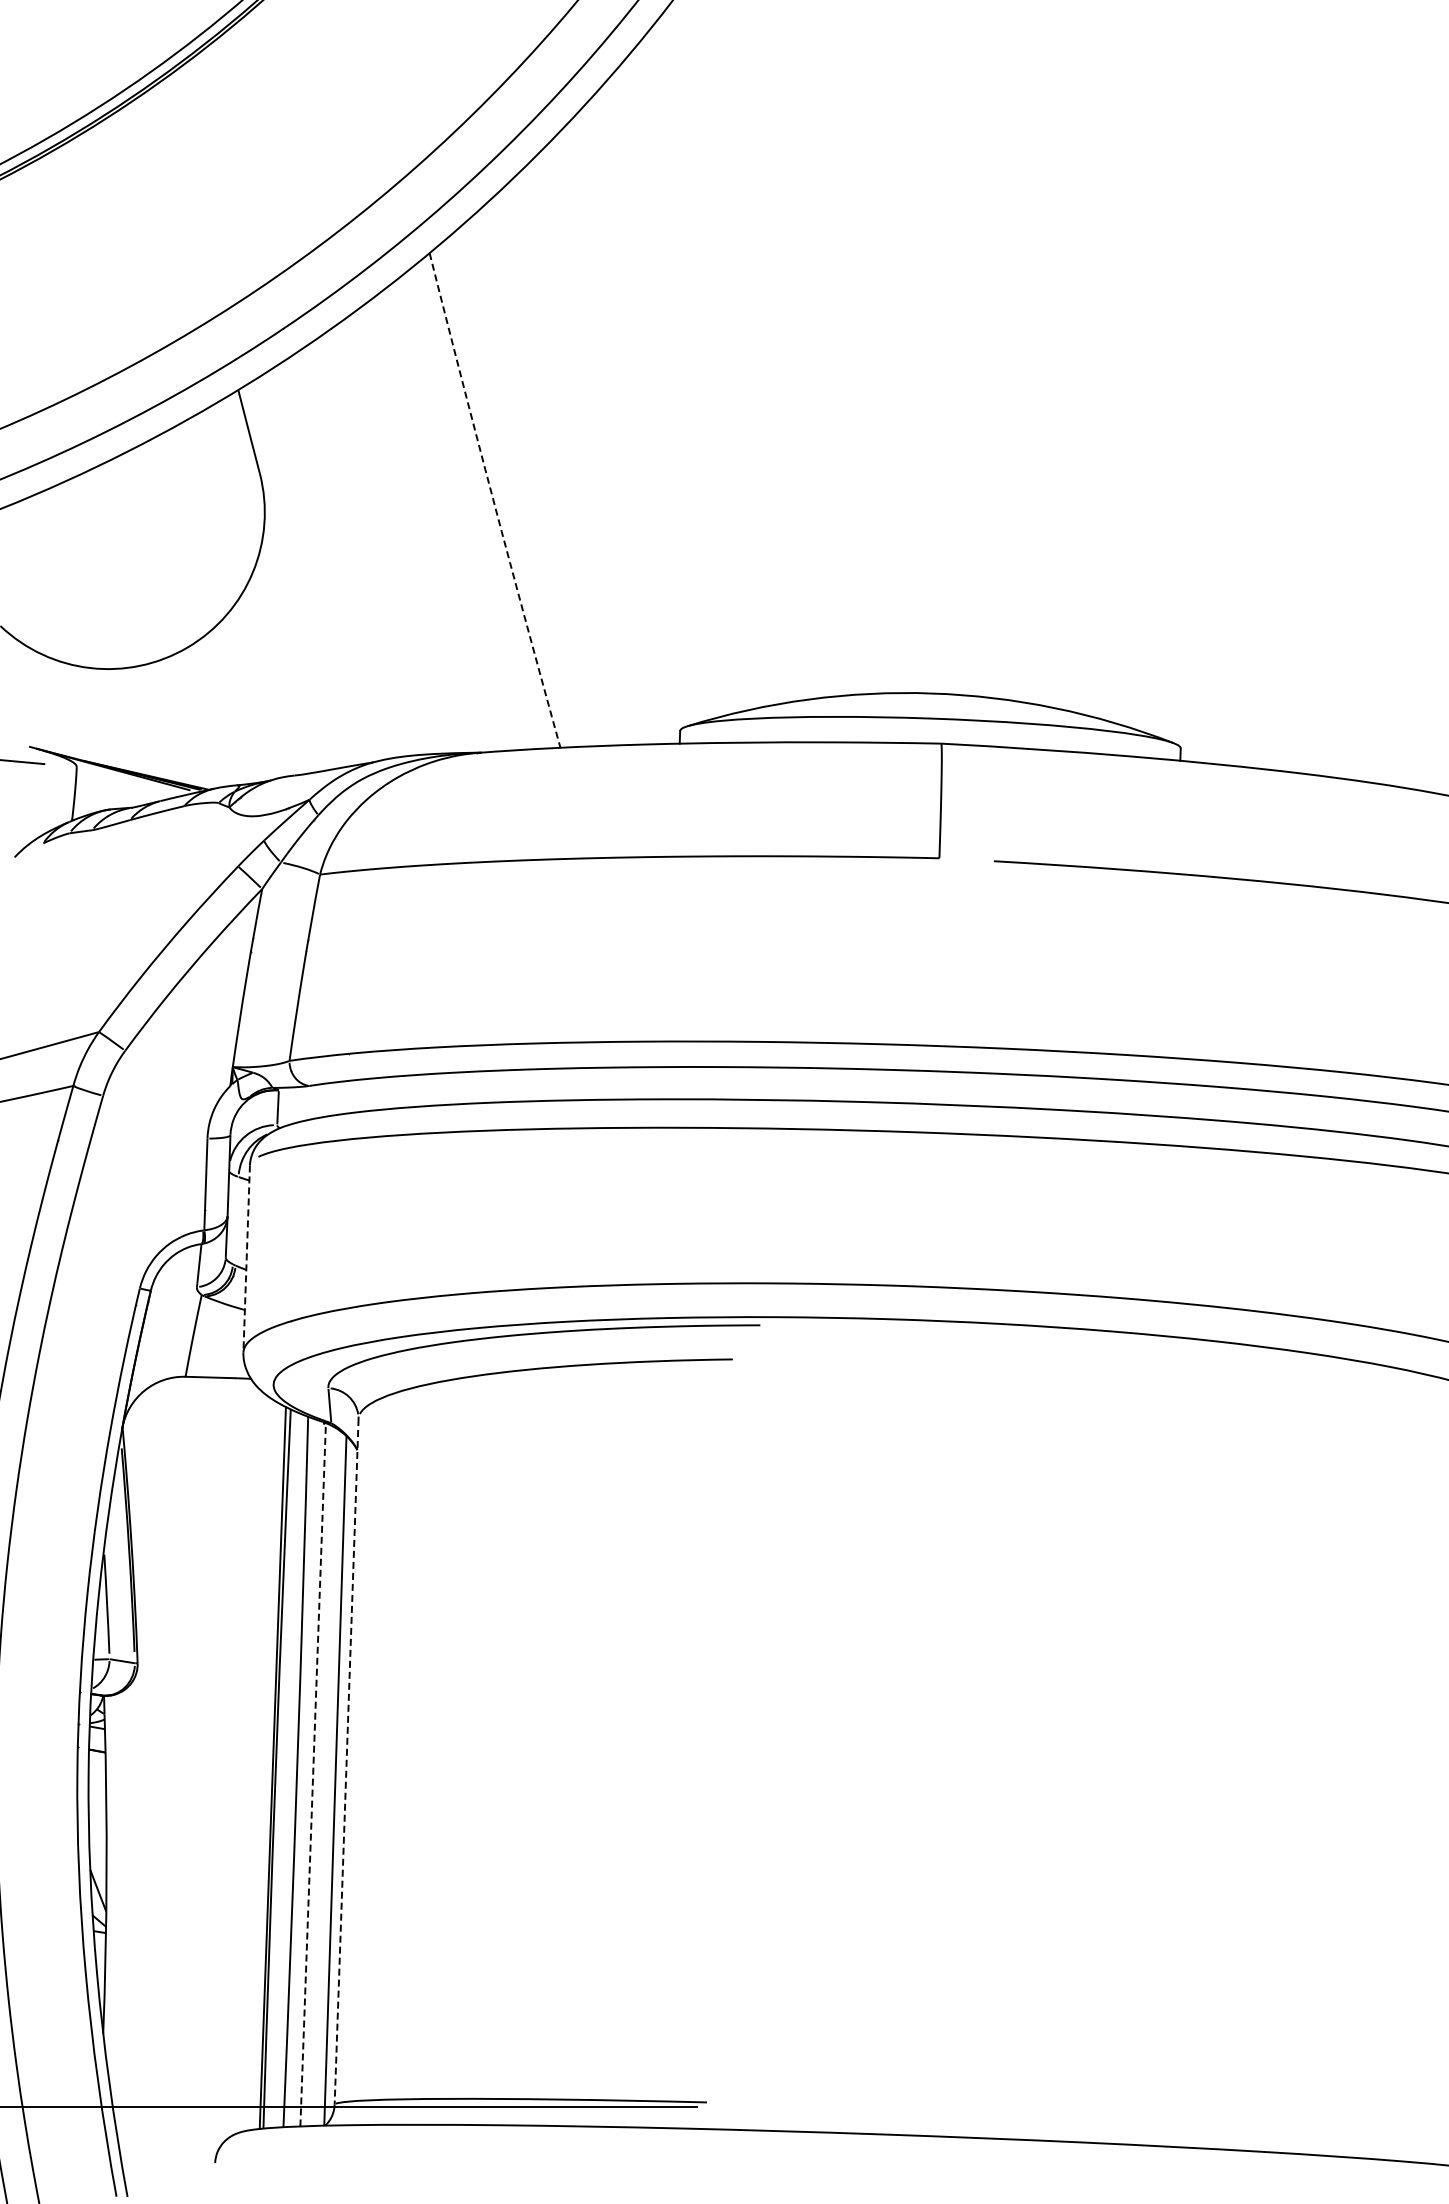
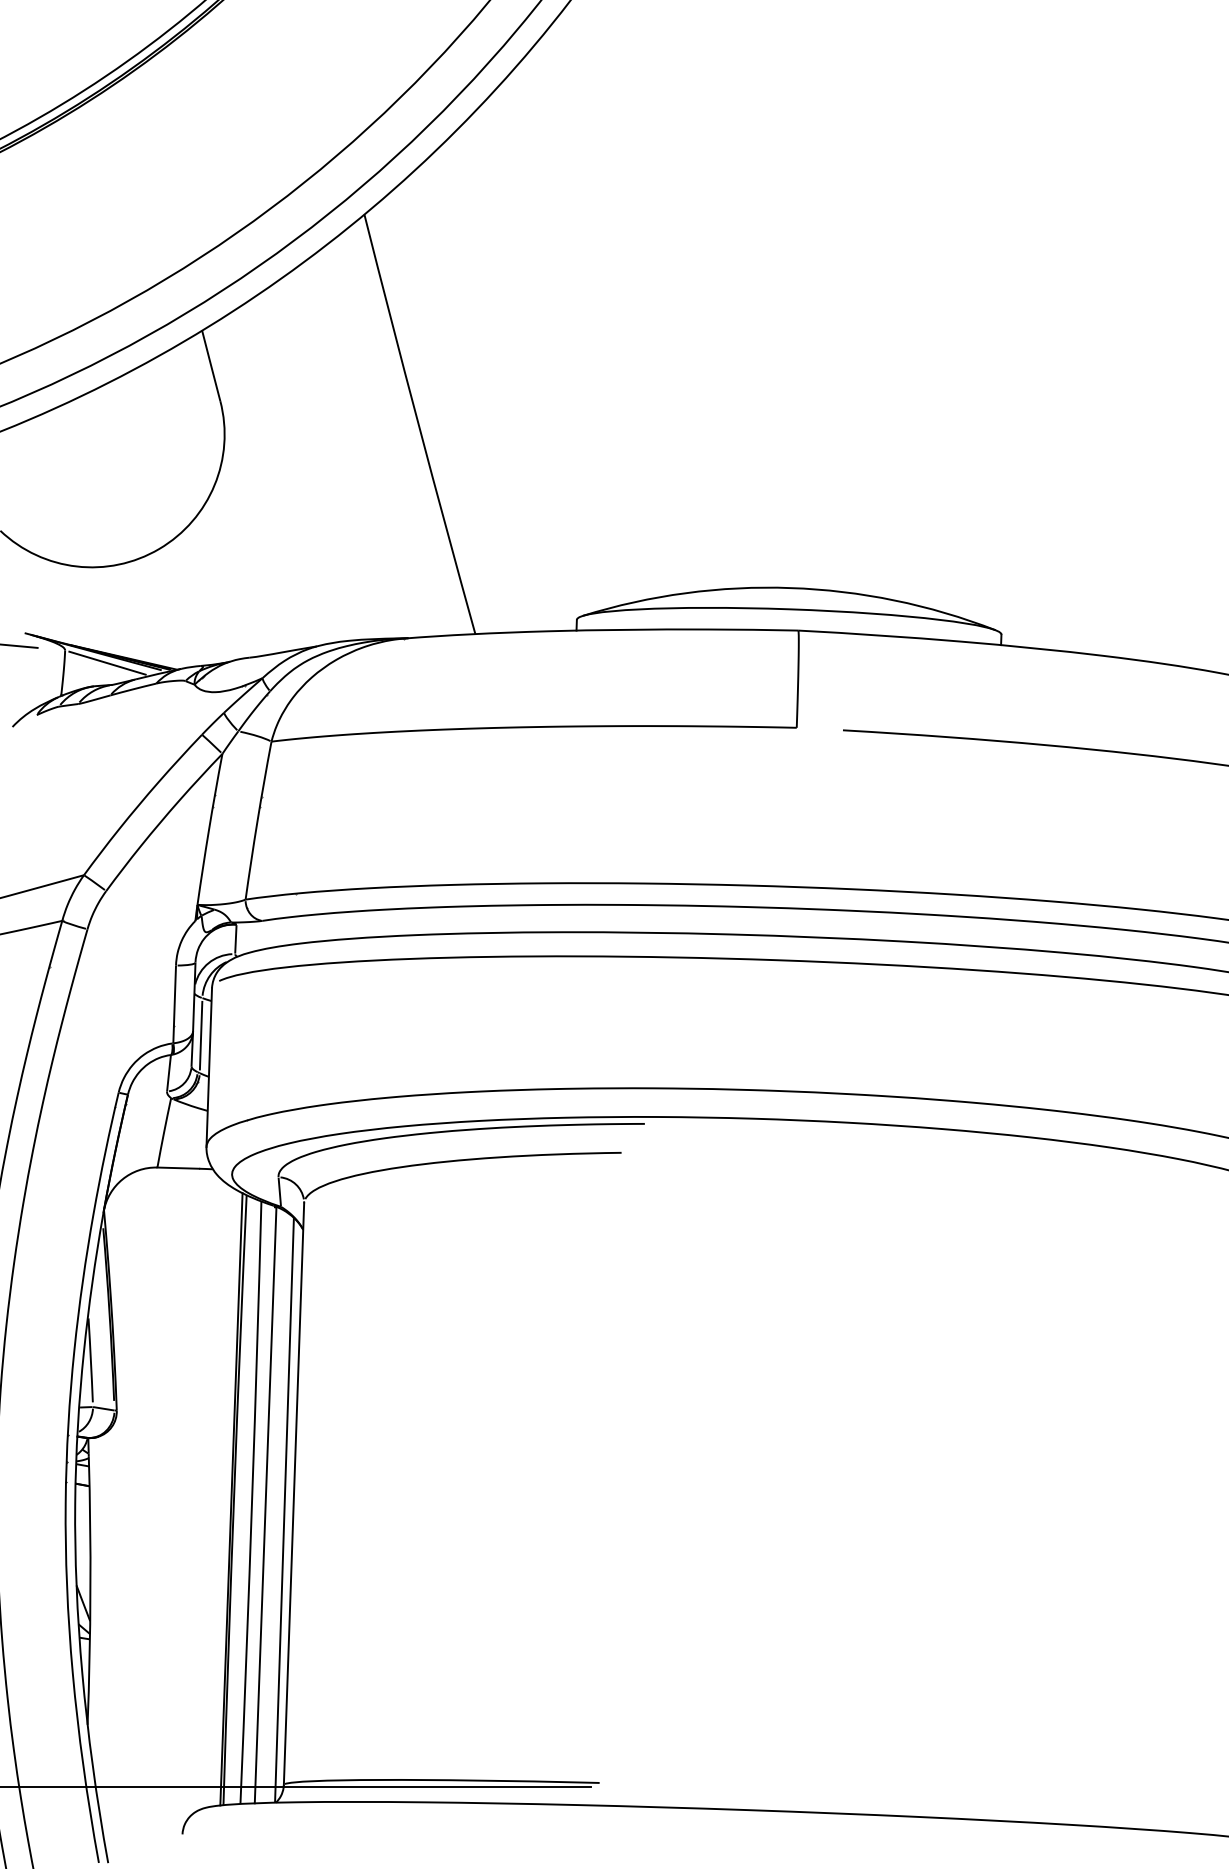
arc: (493, 500) -> (418, 424), dashed -> solid
line: (126, 781) -> (107, 662), added
line: (236, 1221) -> (200, 1035), added
line: (246, 1258) -> (209, 1067), dashed -> solid
line: (346, 1762) -> (293, 1494), dashed -> solid
line: (313, 1774) -> (265, 1504), dashed -> solid

